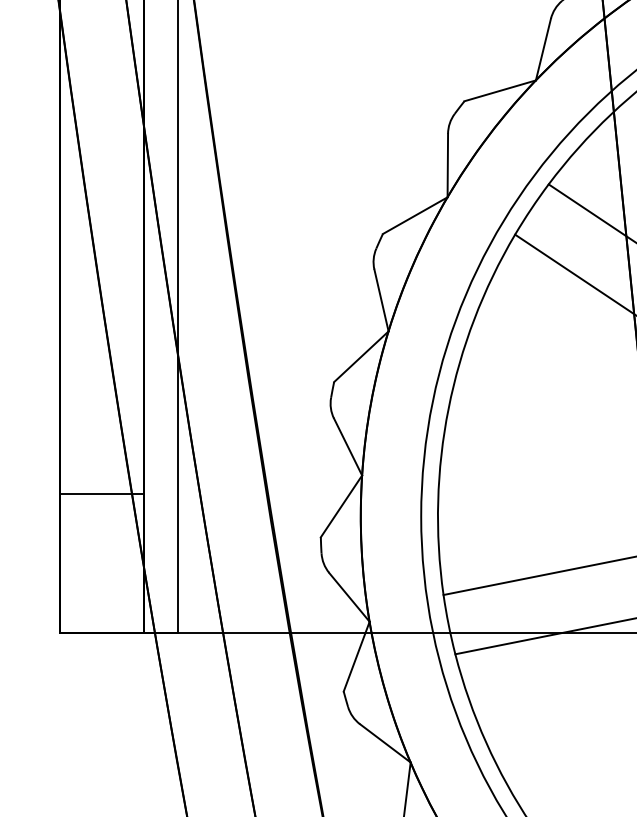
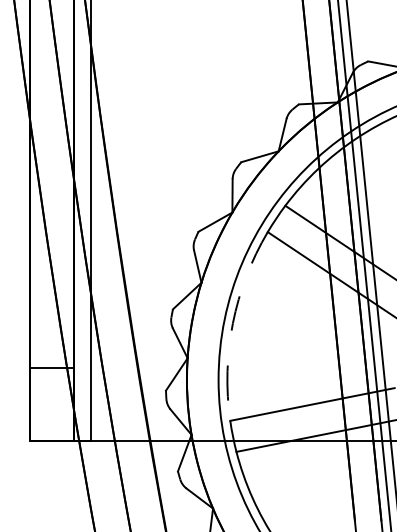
arc: (447, 409) -> (232, 323), solid -> dashed

